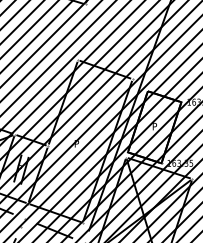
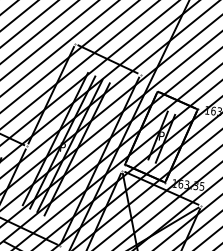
hatch: (154, 127) -> (161, 137), added
hatch: (79, 140) -> (66, 143), added

